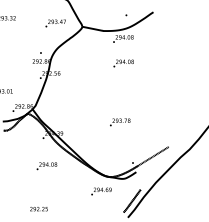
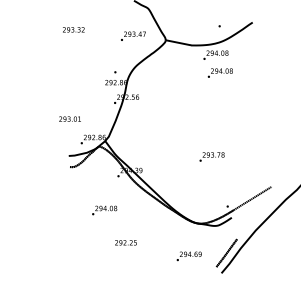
text: (122, 63) -> (219, 72), moved
text: (46, 166) -> (104, 210), moved
text: (100, 191) -> (188, 256), moved
text: (38, 208) -> (125, 242), moved

